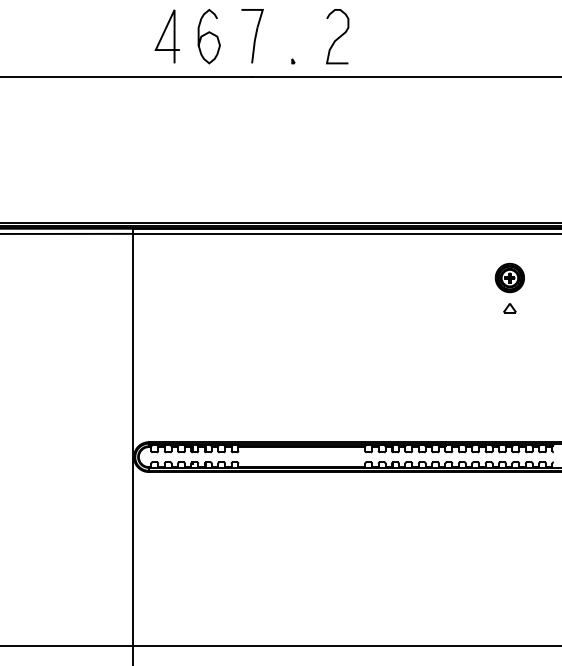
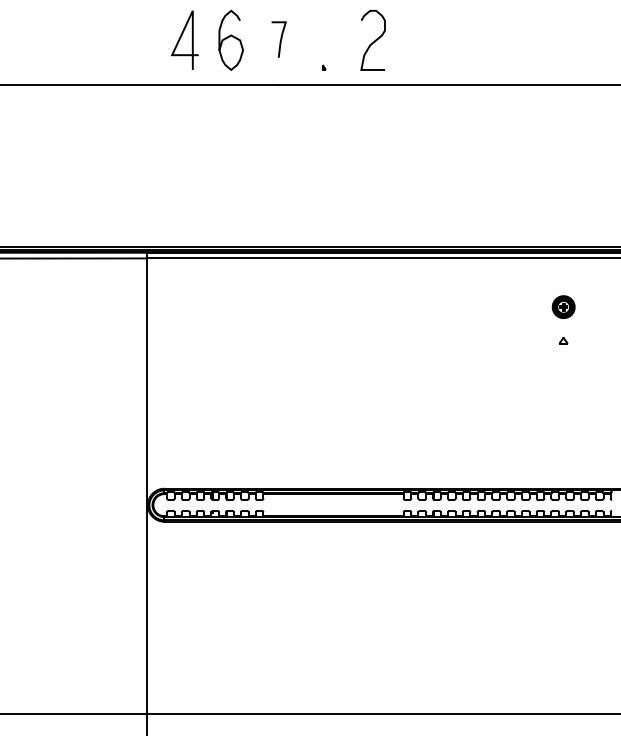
part: (252, 35) -> (278, 39), size x0.6
part: (509, 277) -> (563, 306), size x0.7
part: (509, 308) -> (563, 340), size x0.6

